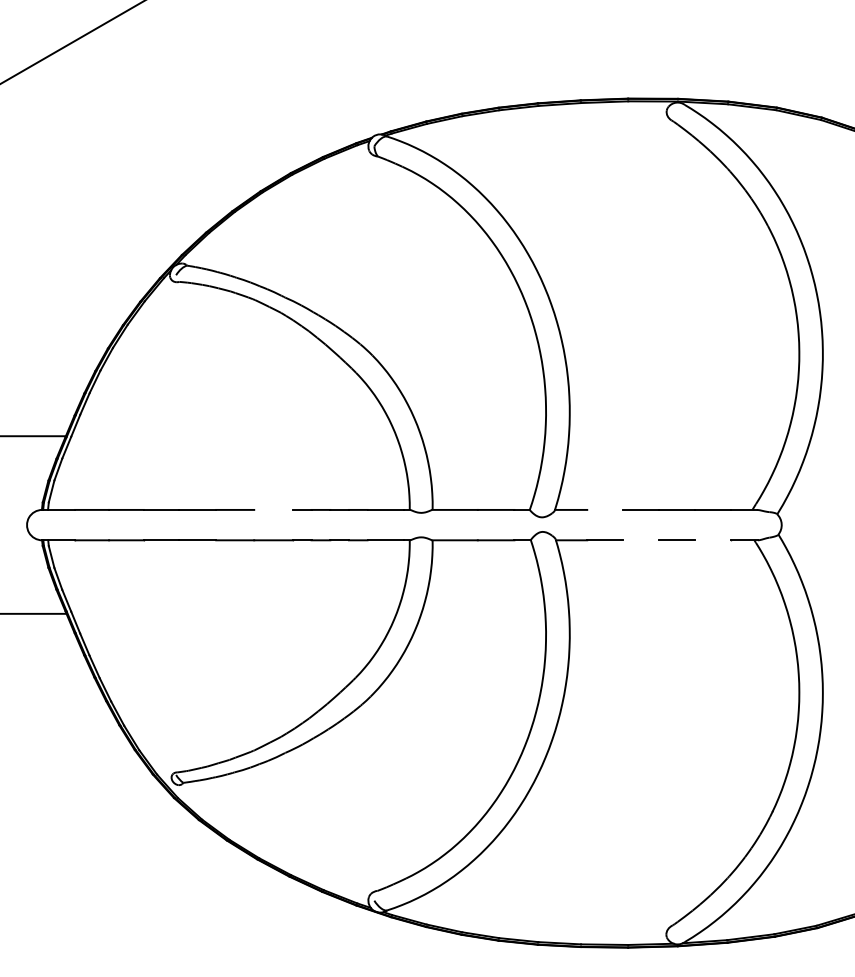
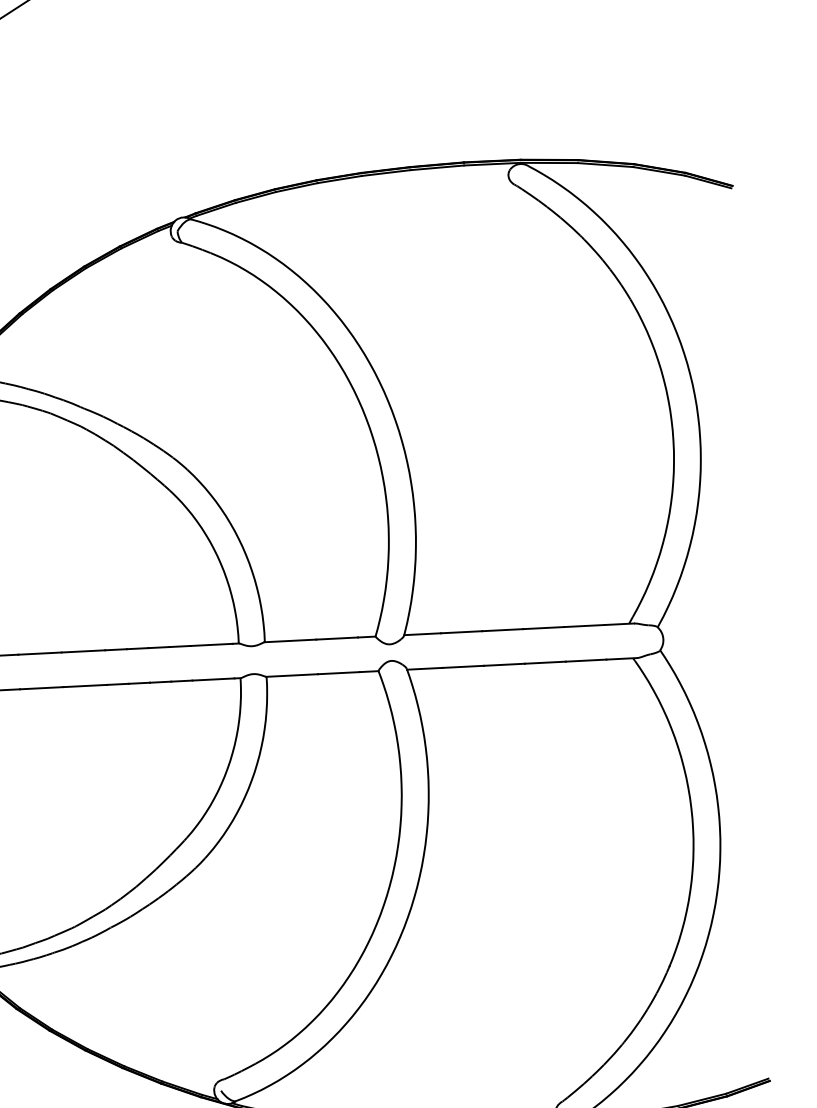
line: (273, 509) -> (83, 650), added
line: (605, 509) -> (461, 631), added
line: (641, 540) -> (504, 664), added
line: (712, 540) -> (585, 660), added

